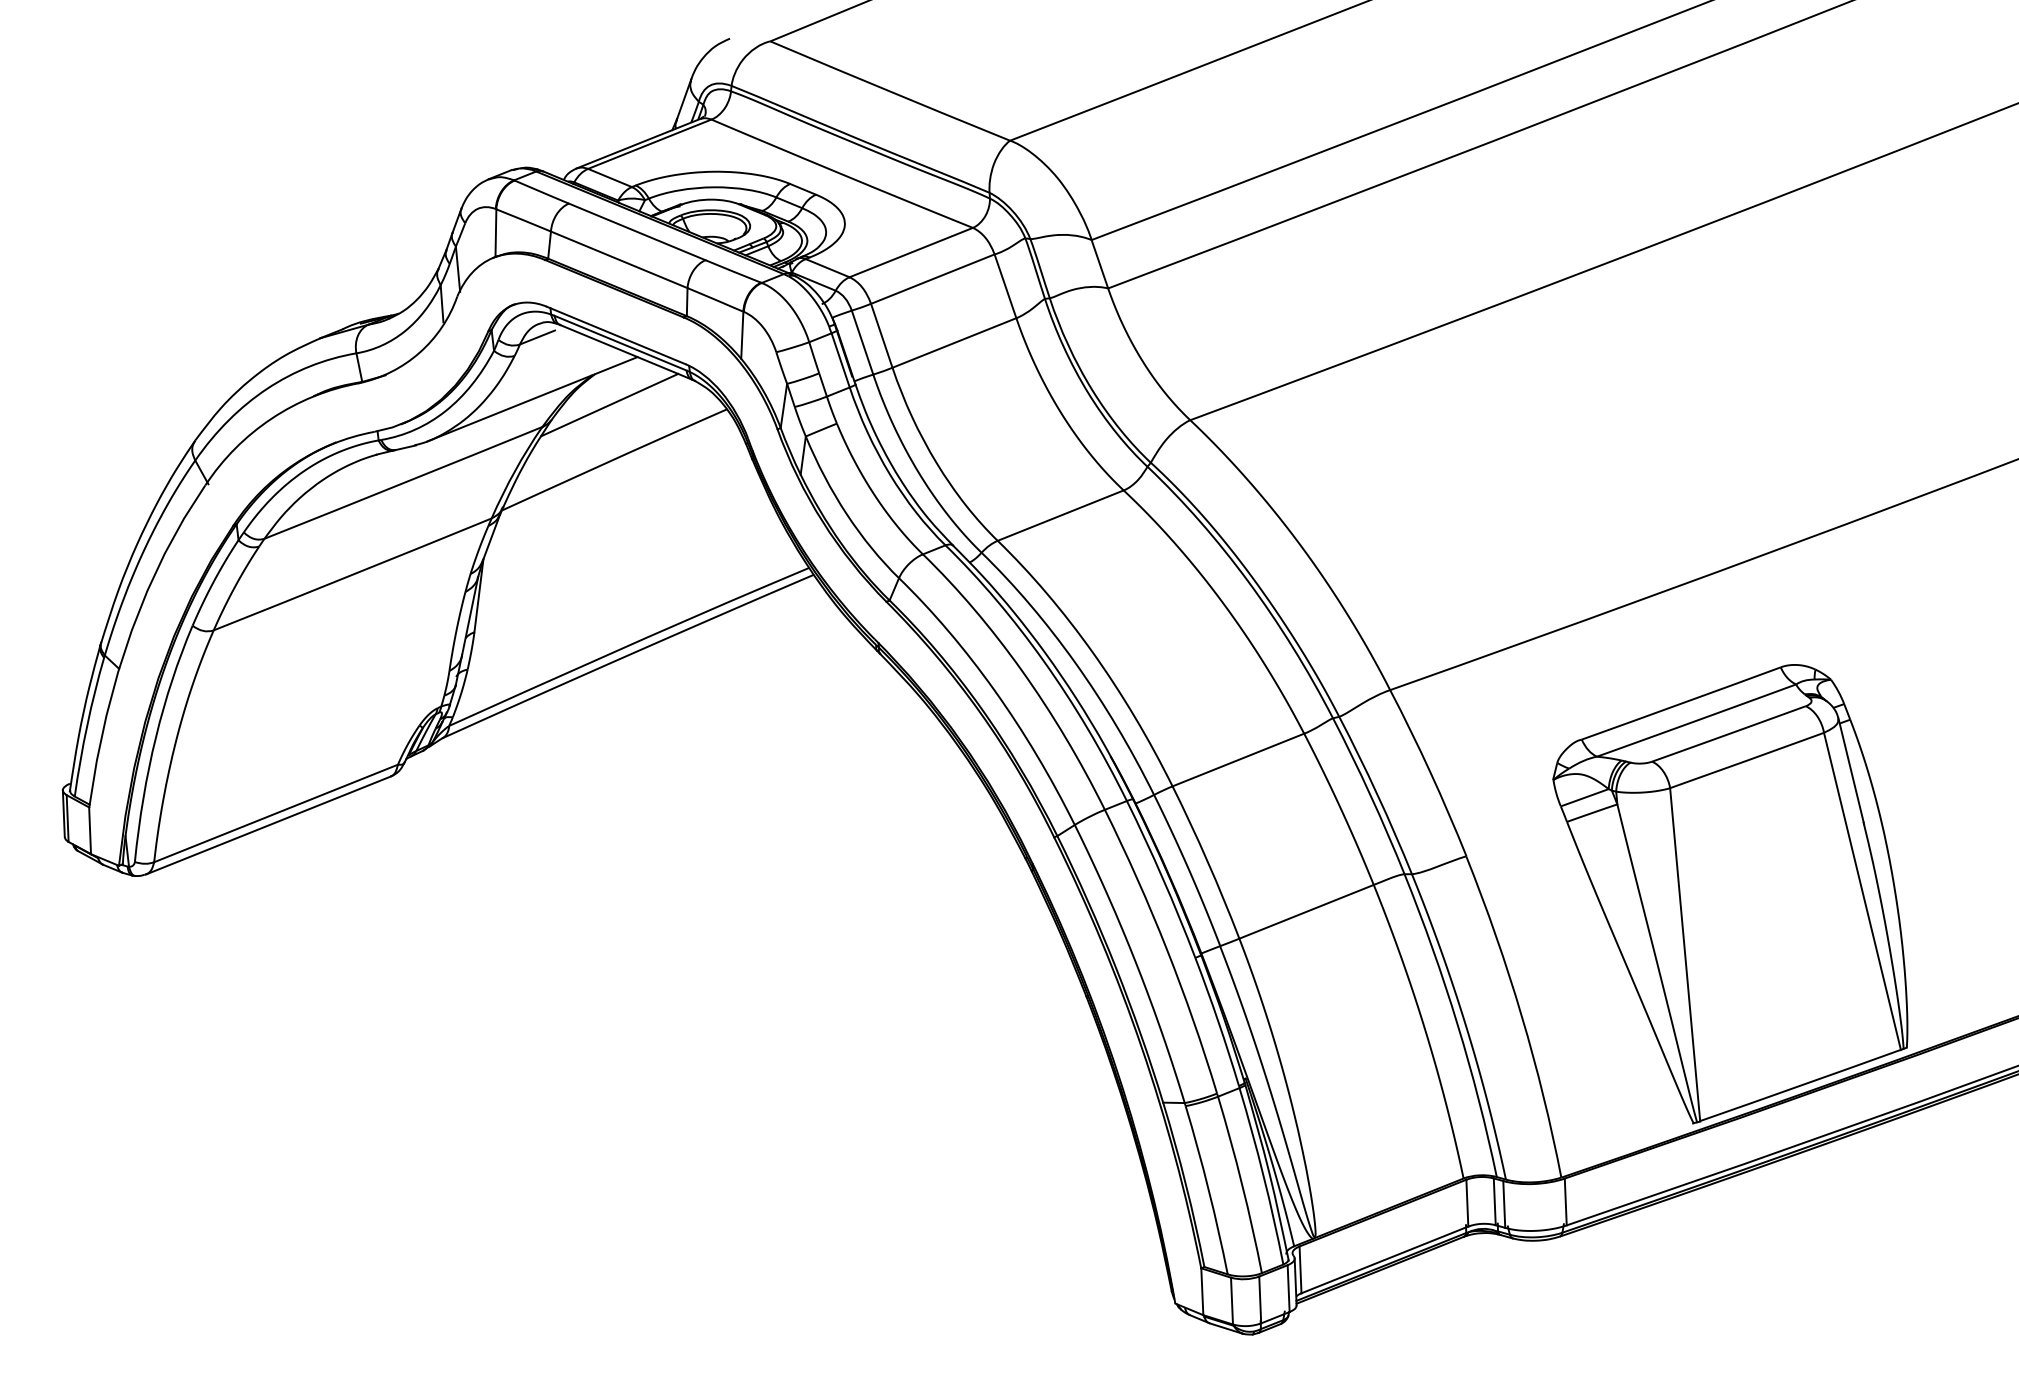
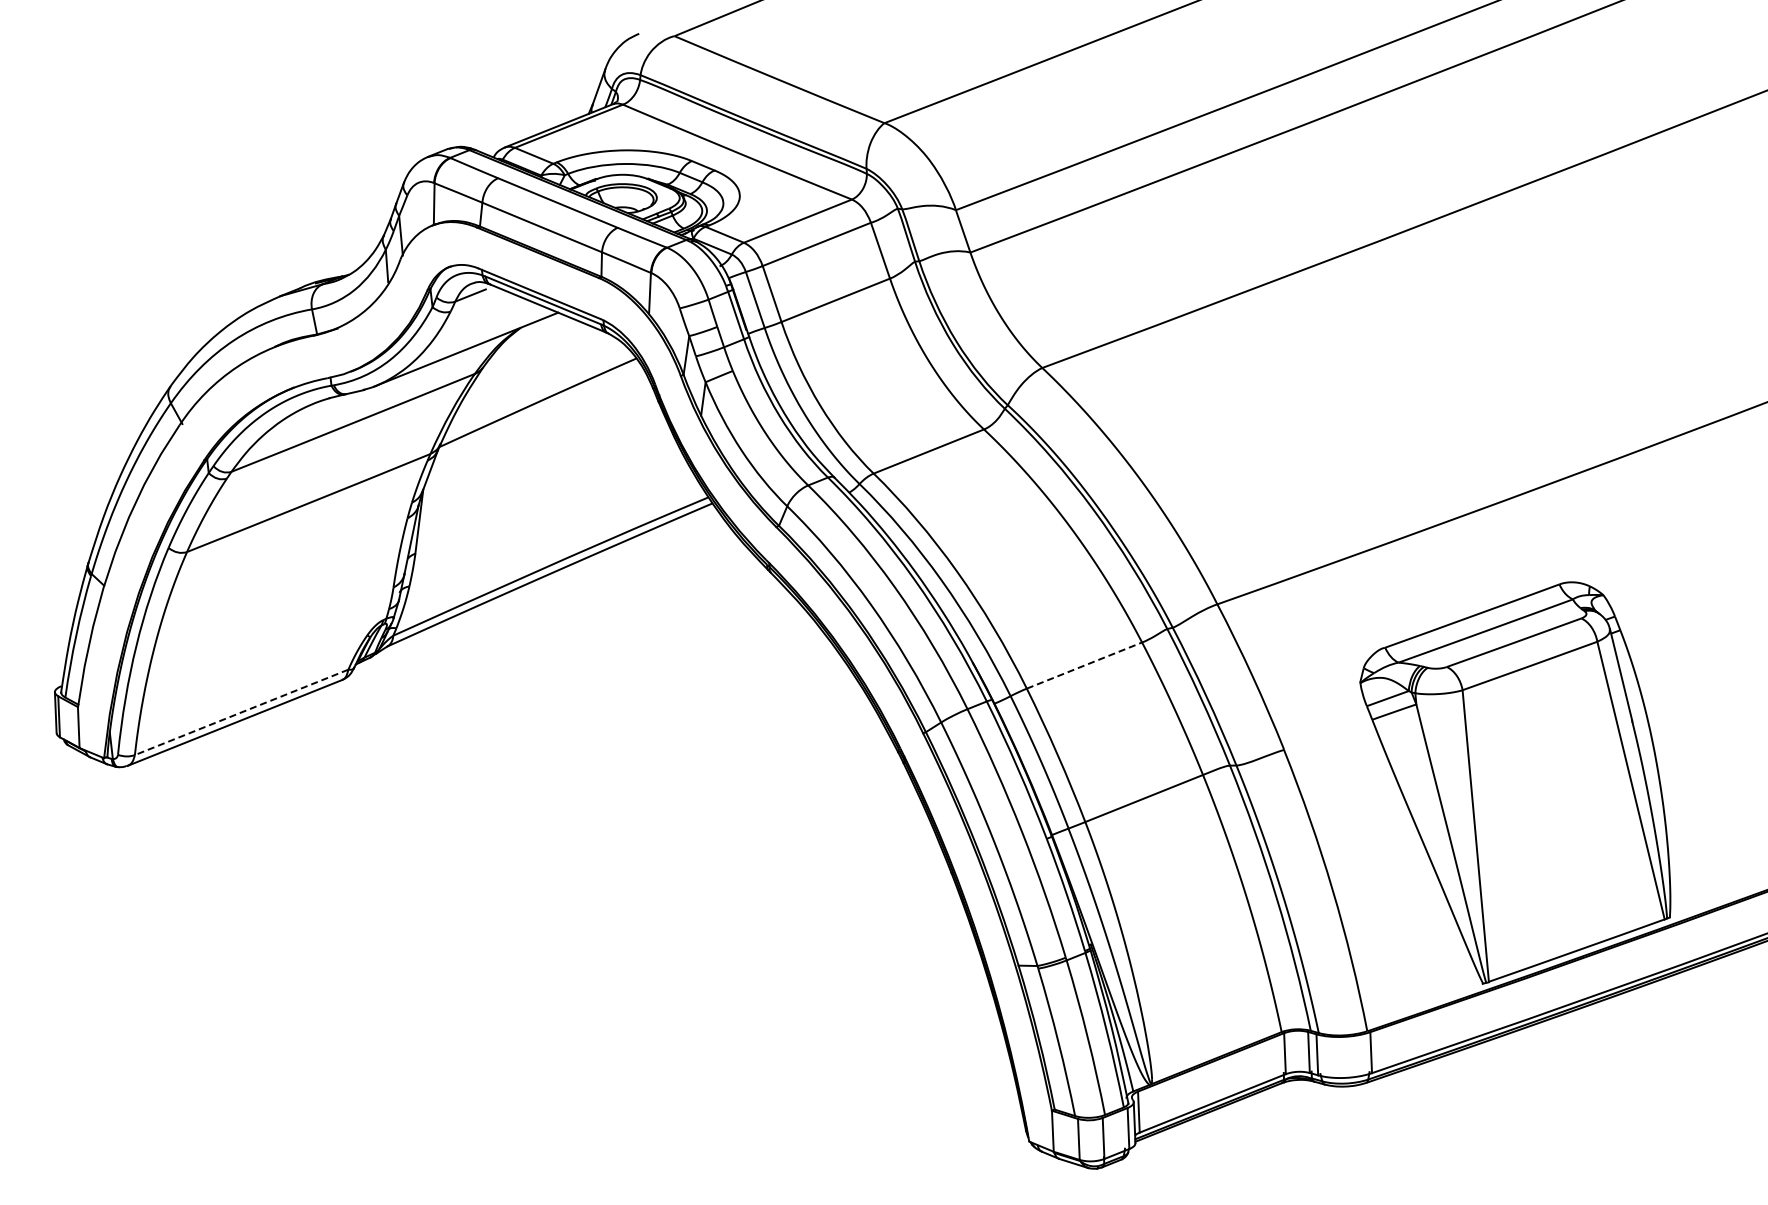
line: (609, 404) -> (533, 354), removed
line: (1238, 759) -> (1084, 665), solid -> dashed
line: (275, 813) -> (241, 712), solid -> dashed

